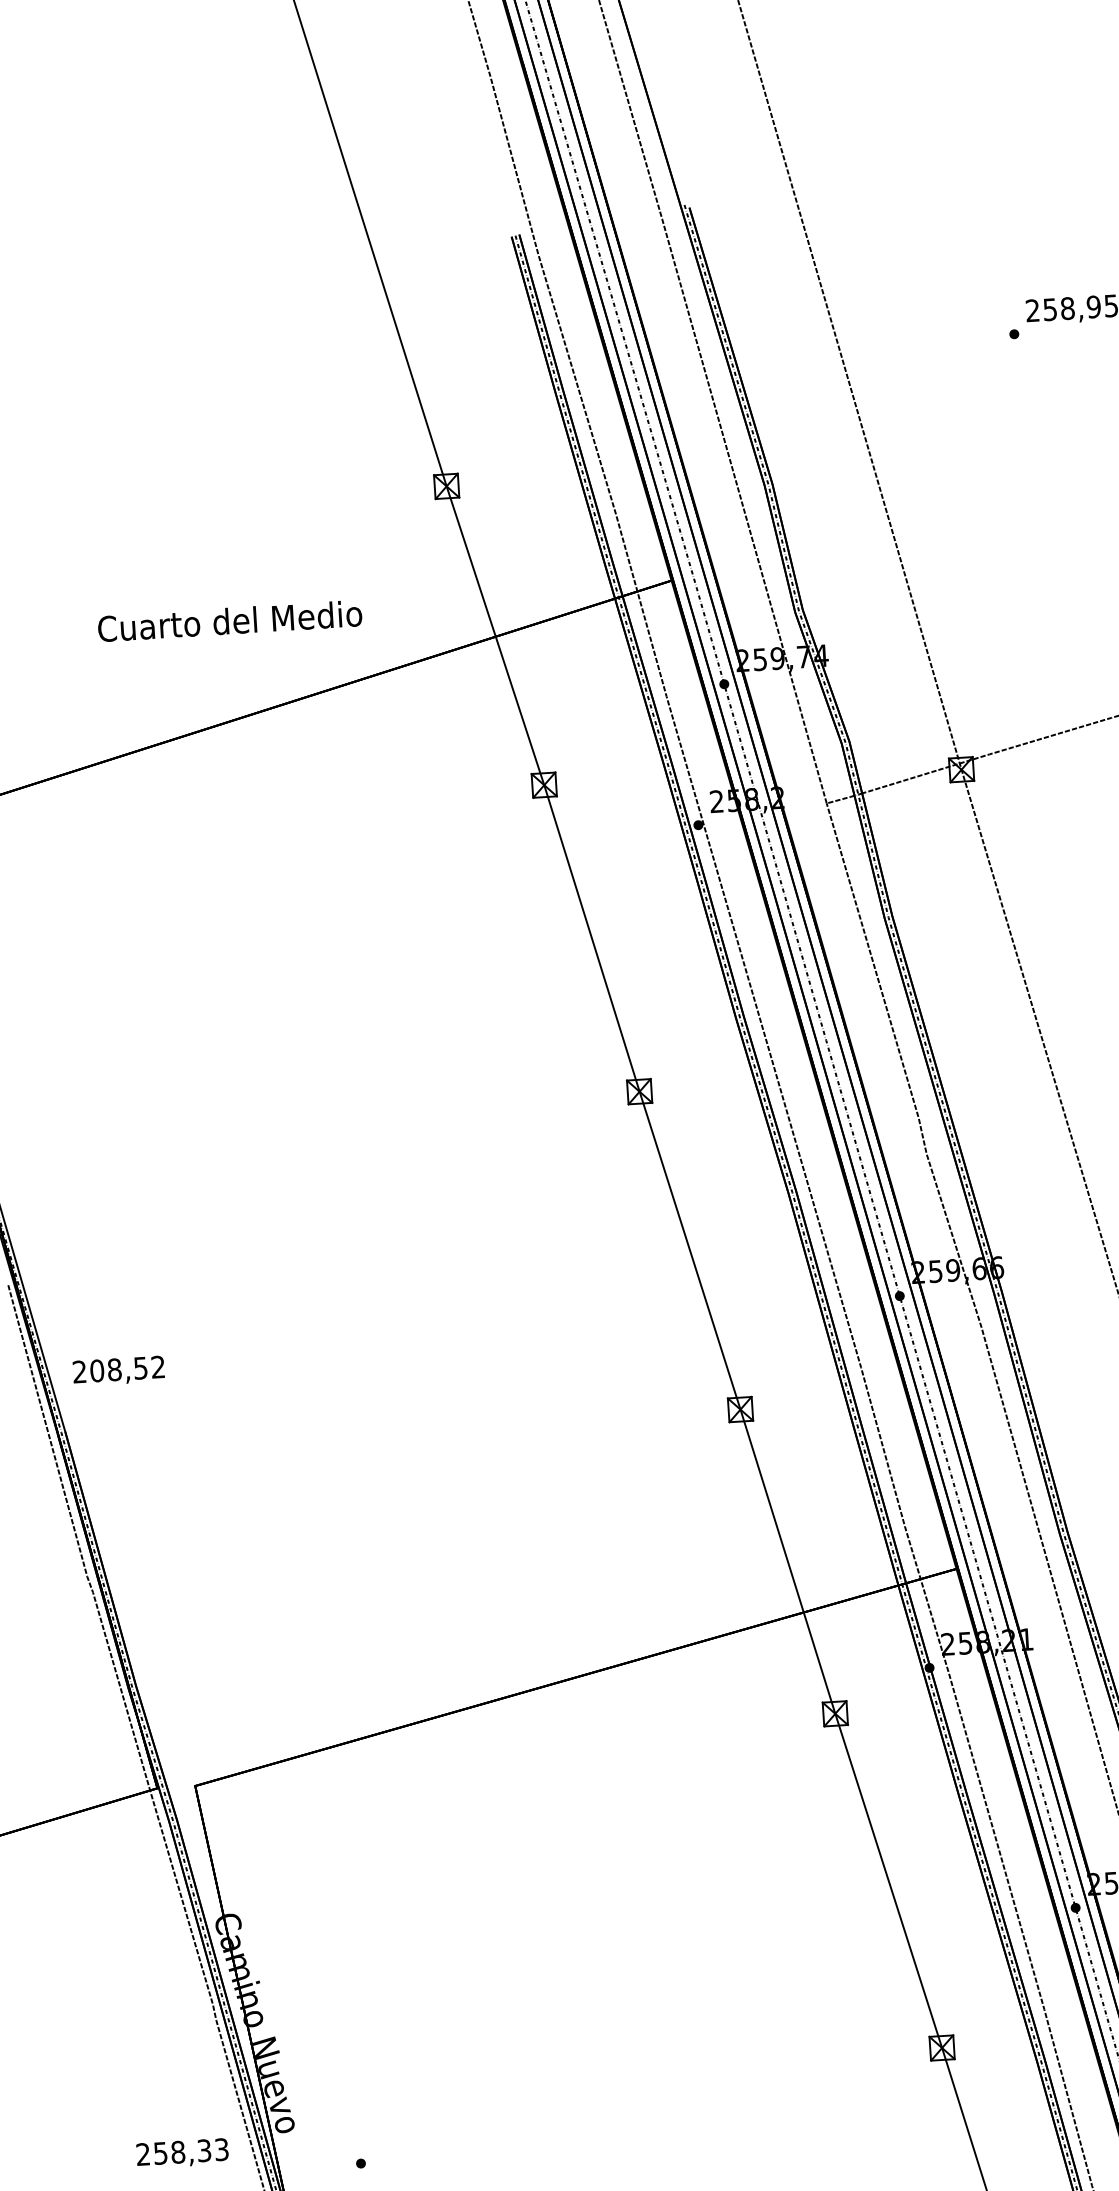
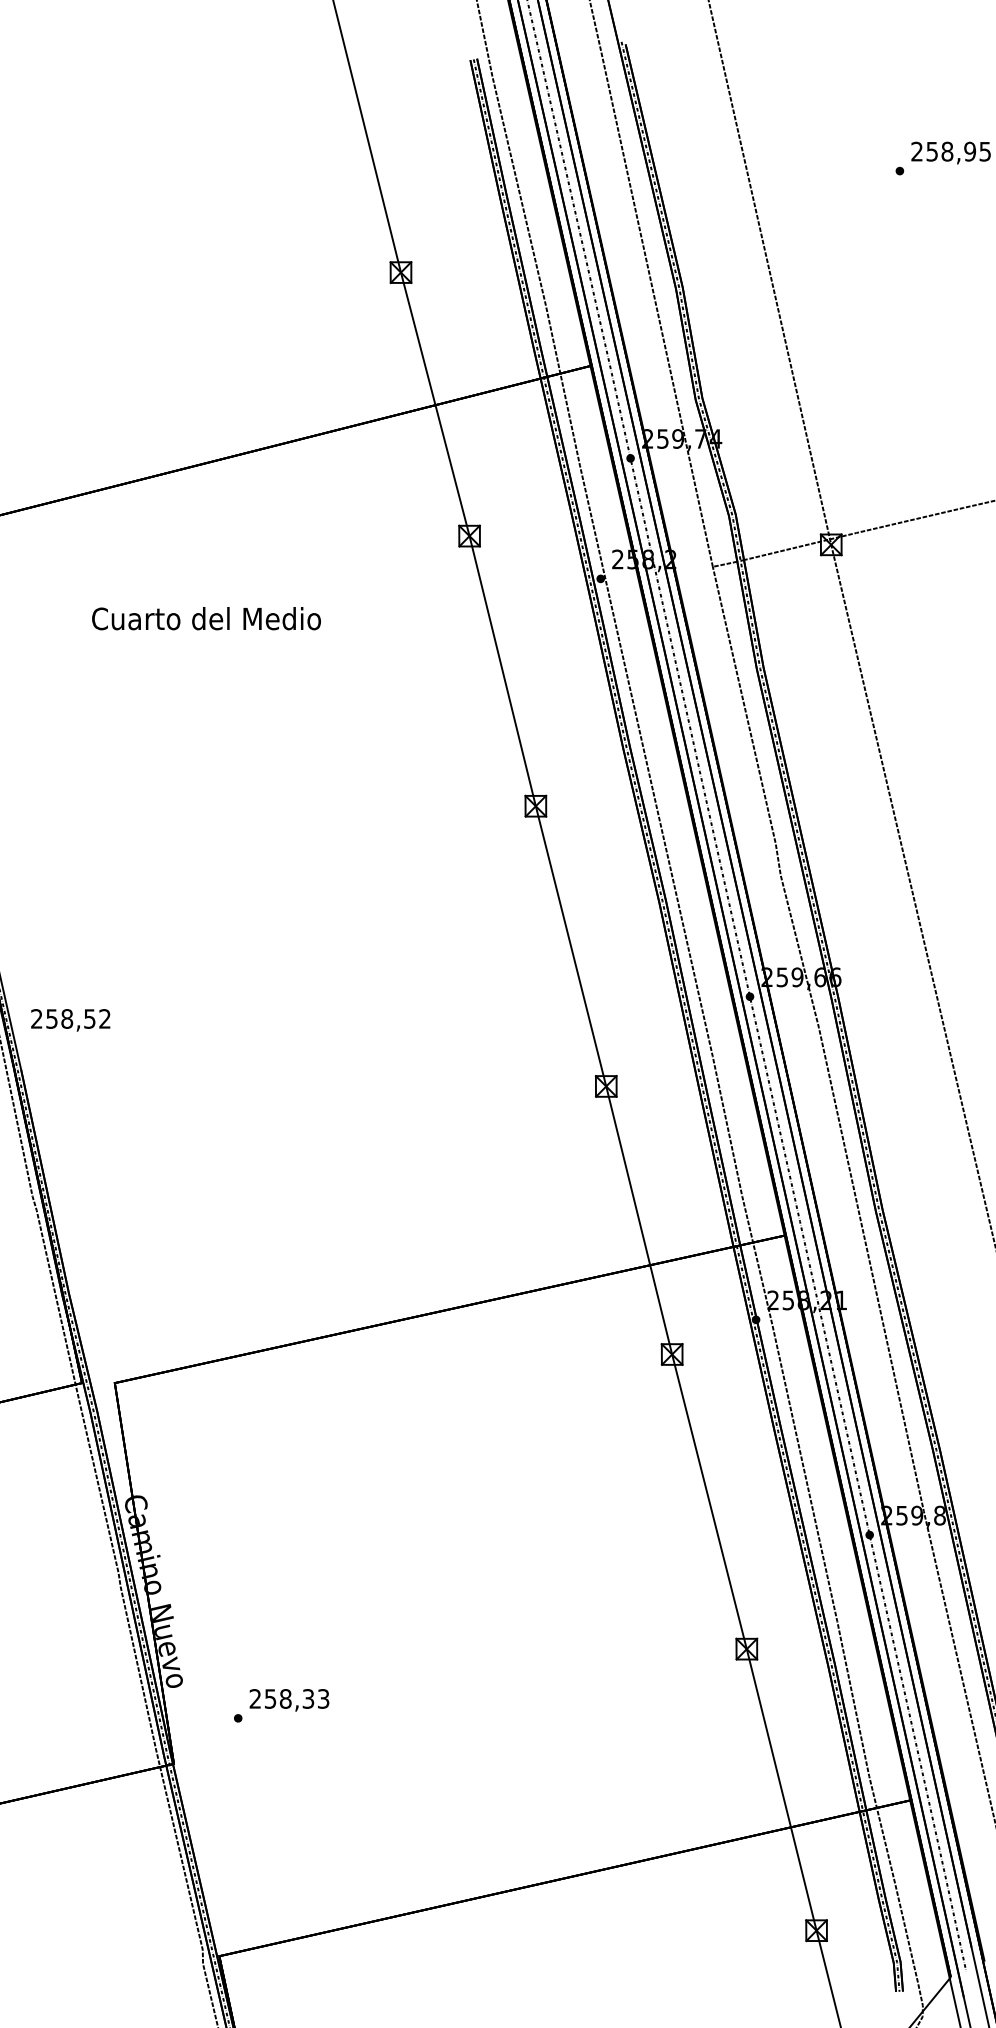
text: (229, 620) -> (206, 618), moved
text: (96, 1370) -> (51, 1018), 208,52 -> 258,52
text: (182, 2153) -> (289, 1700), moved

